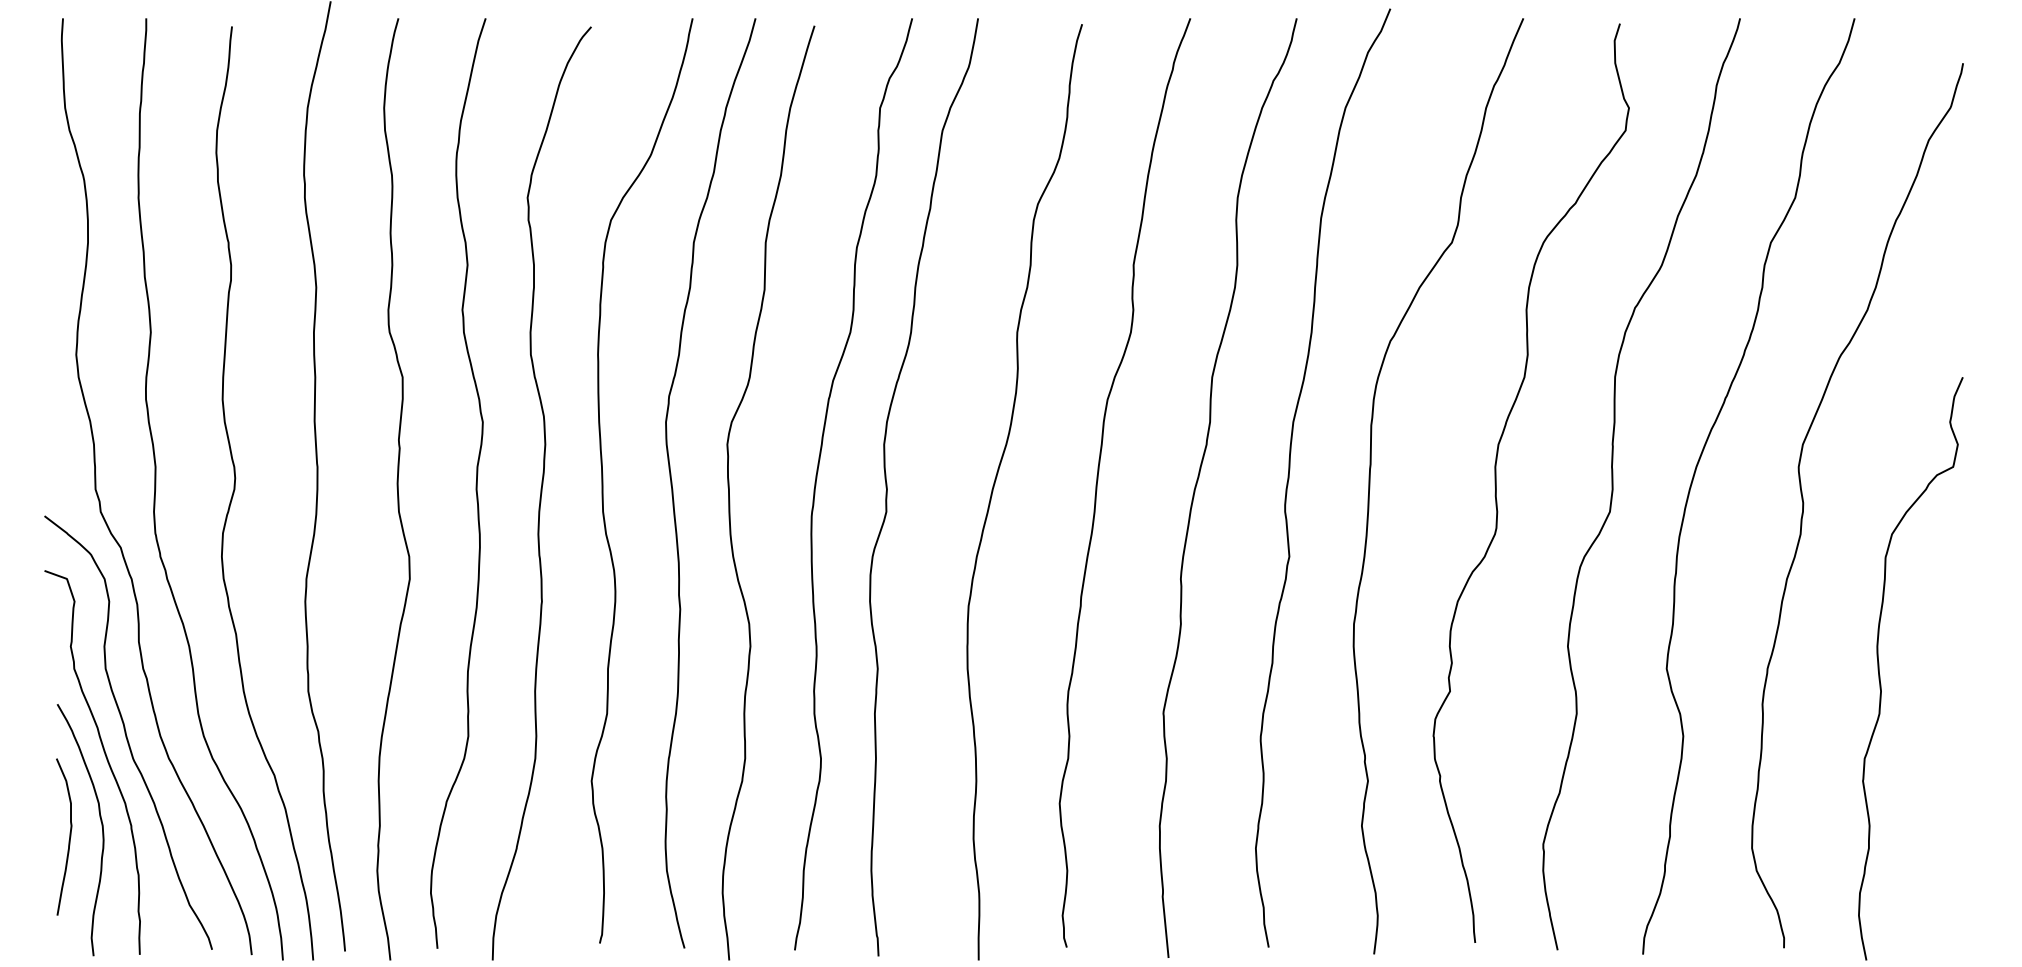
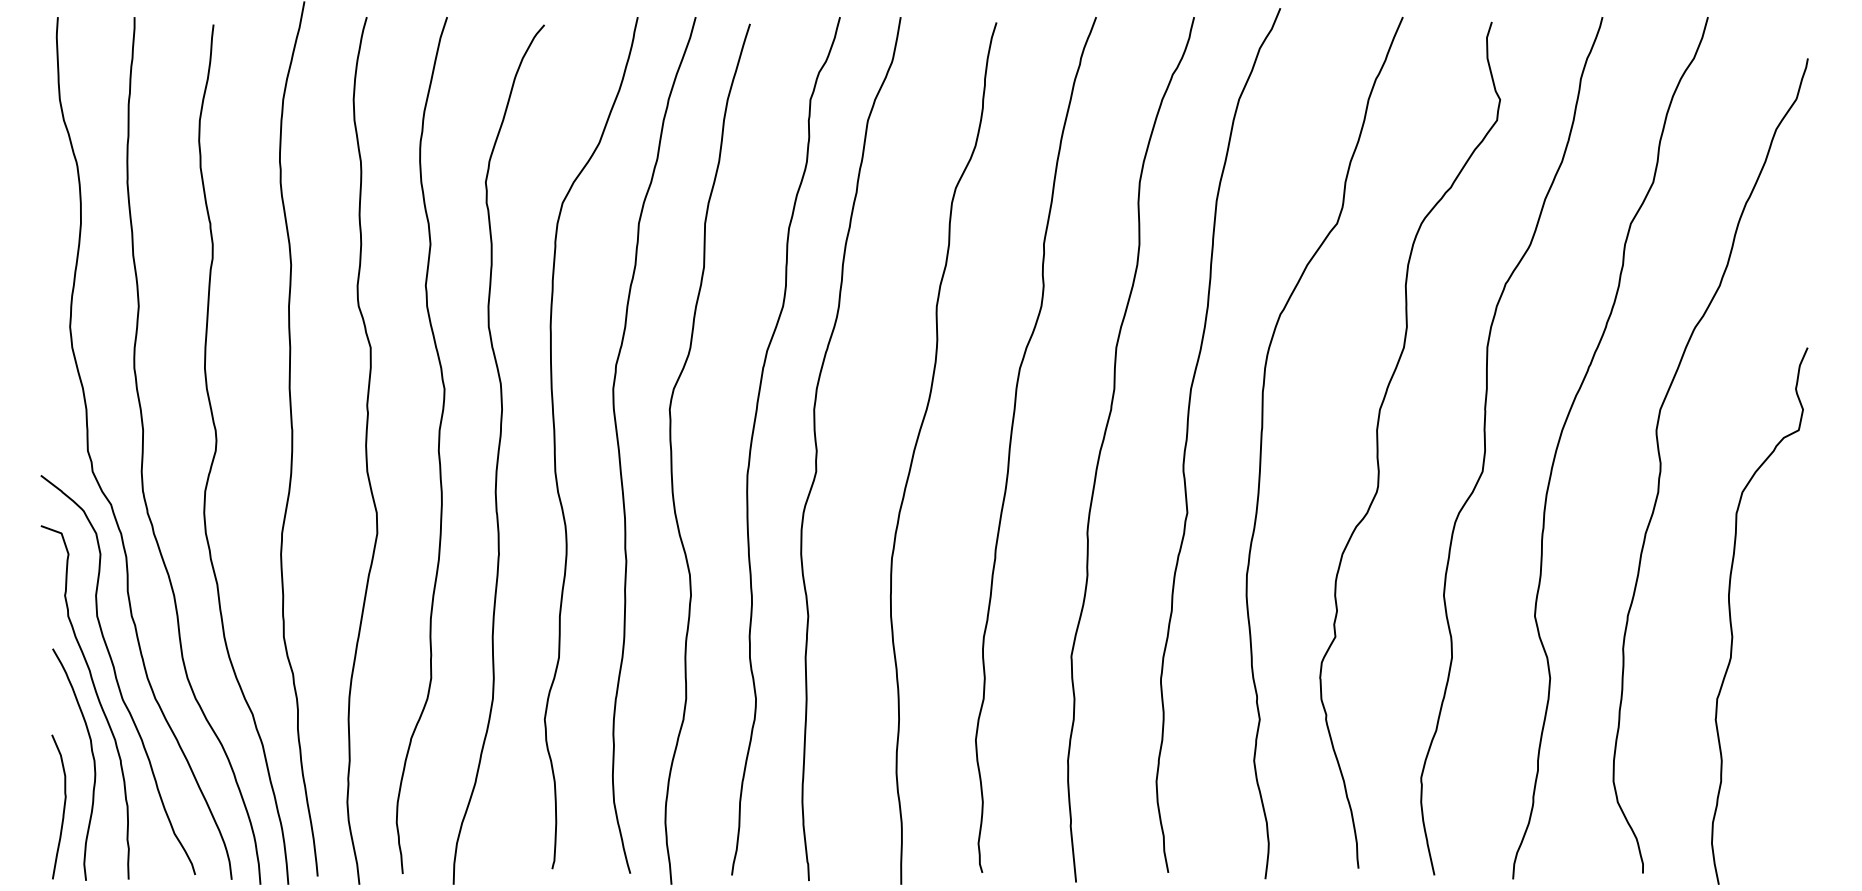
curve: (69, 836) -> (63, 806), moved

